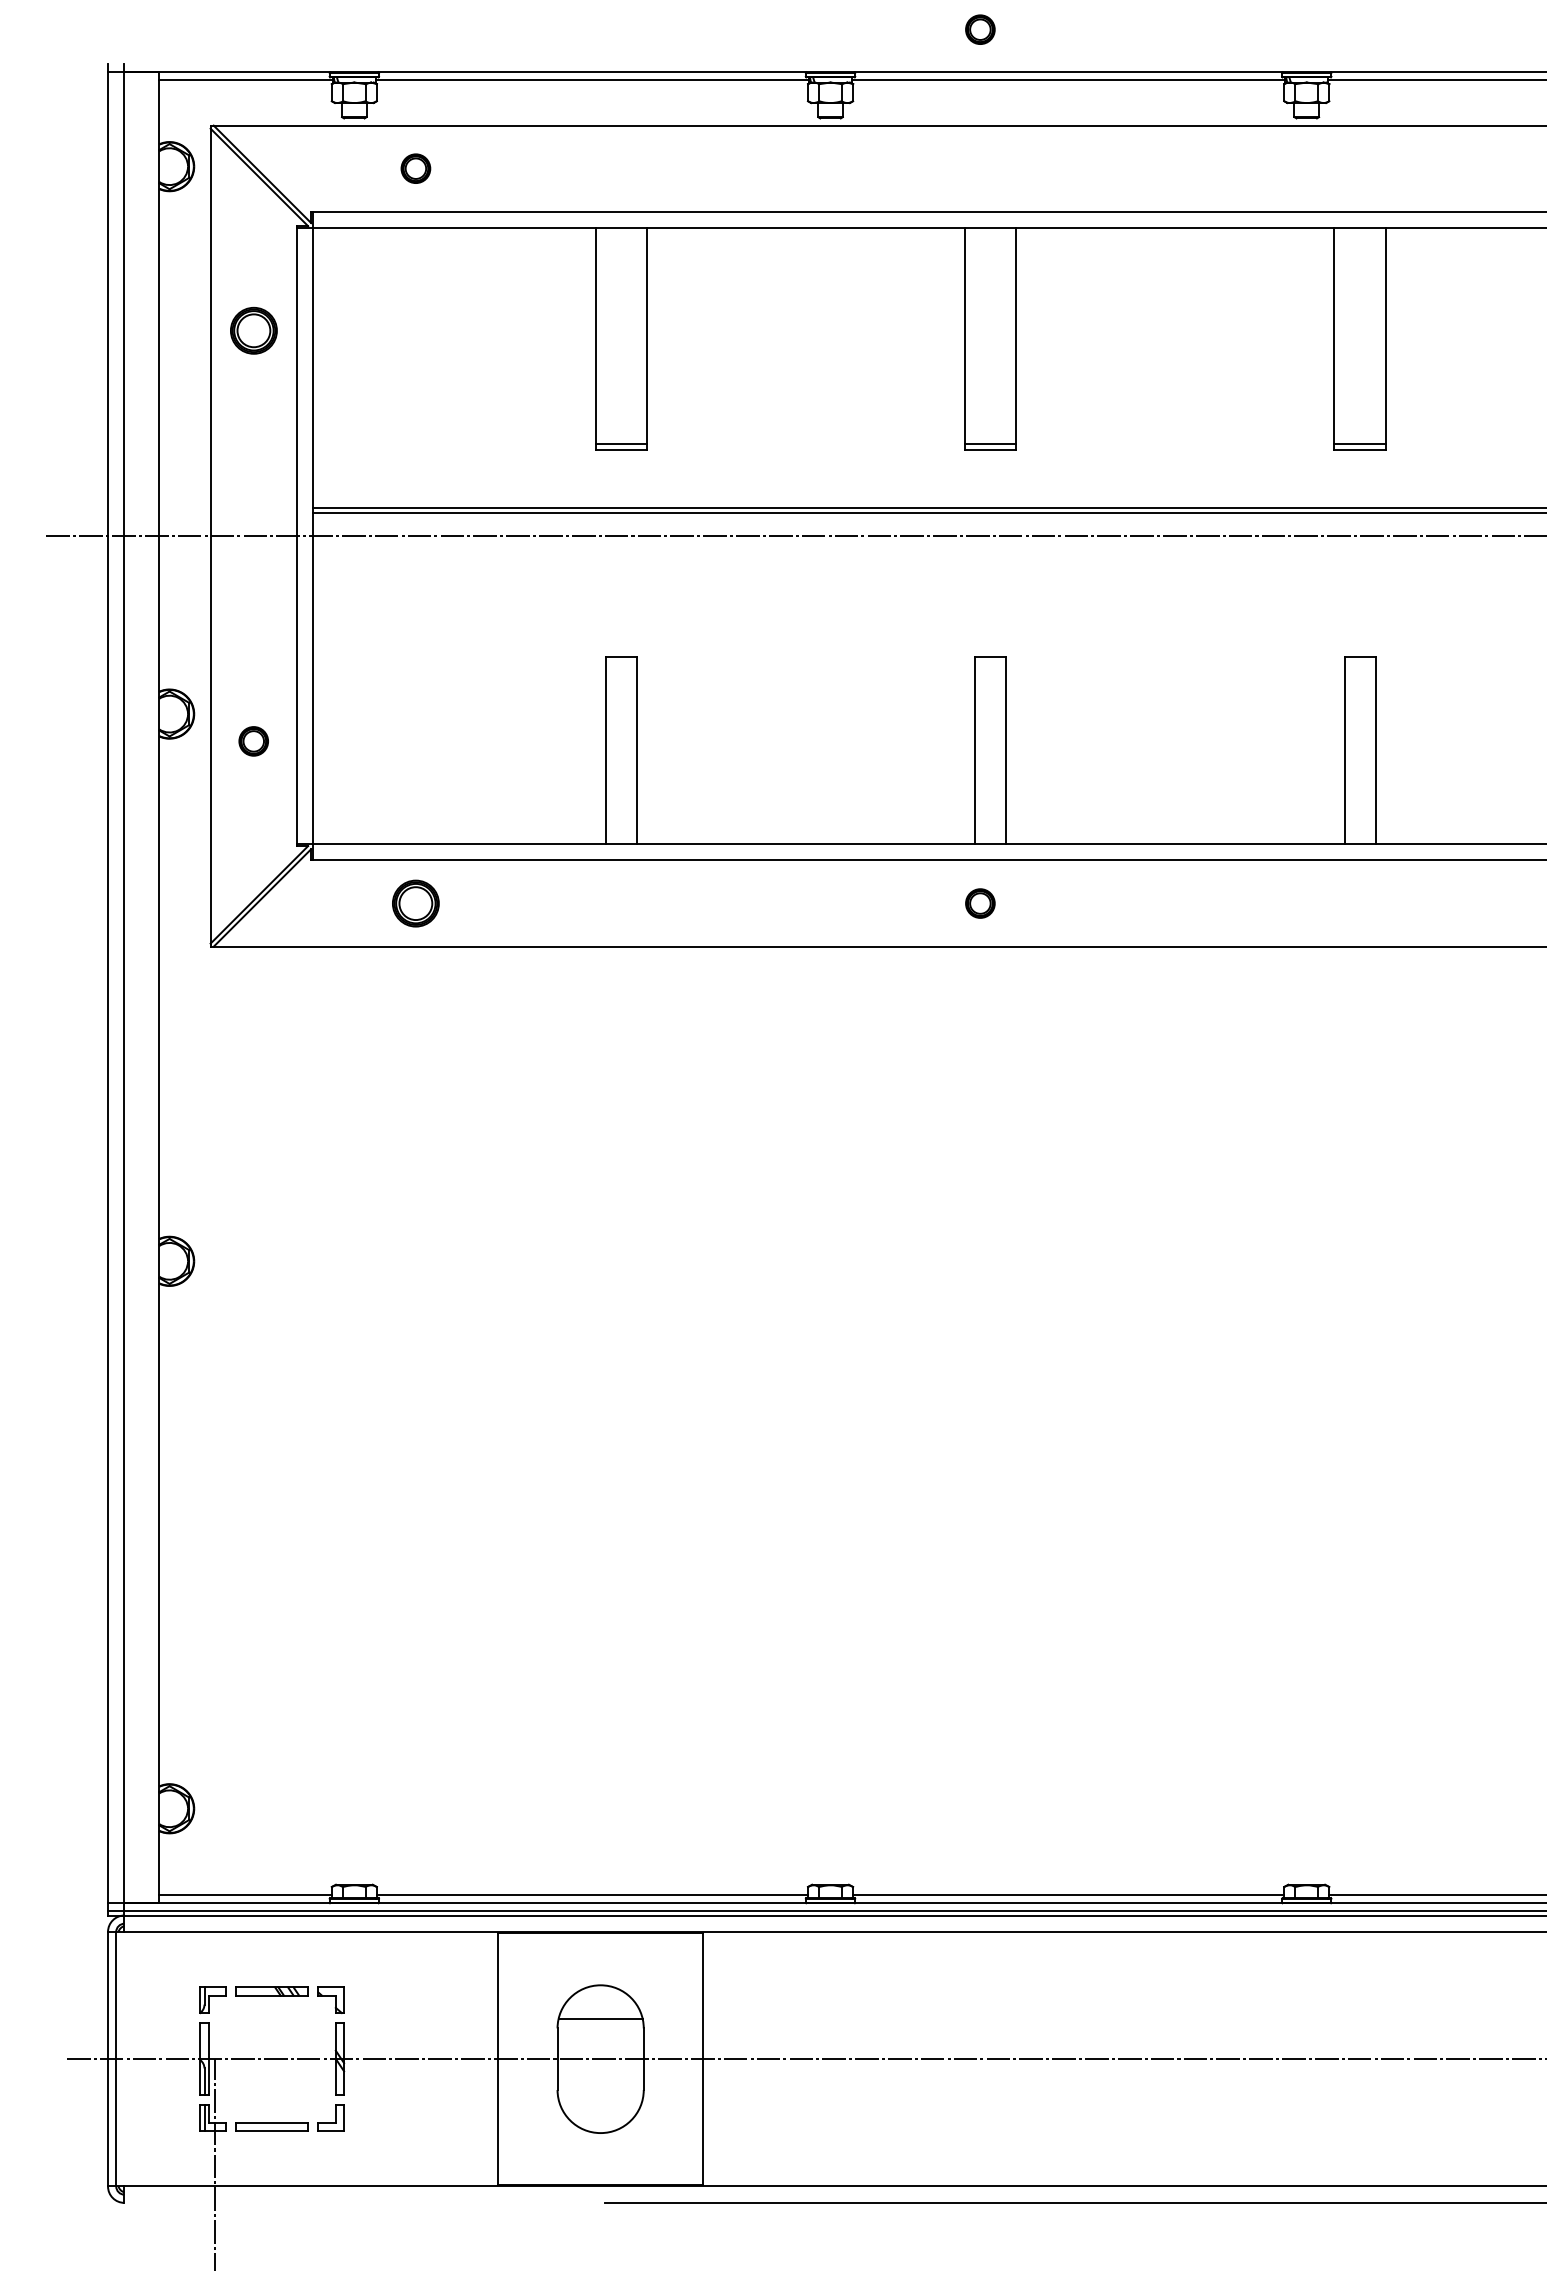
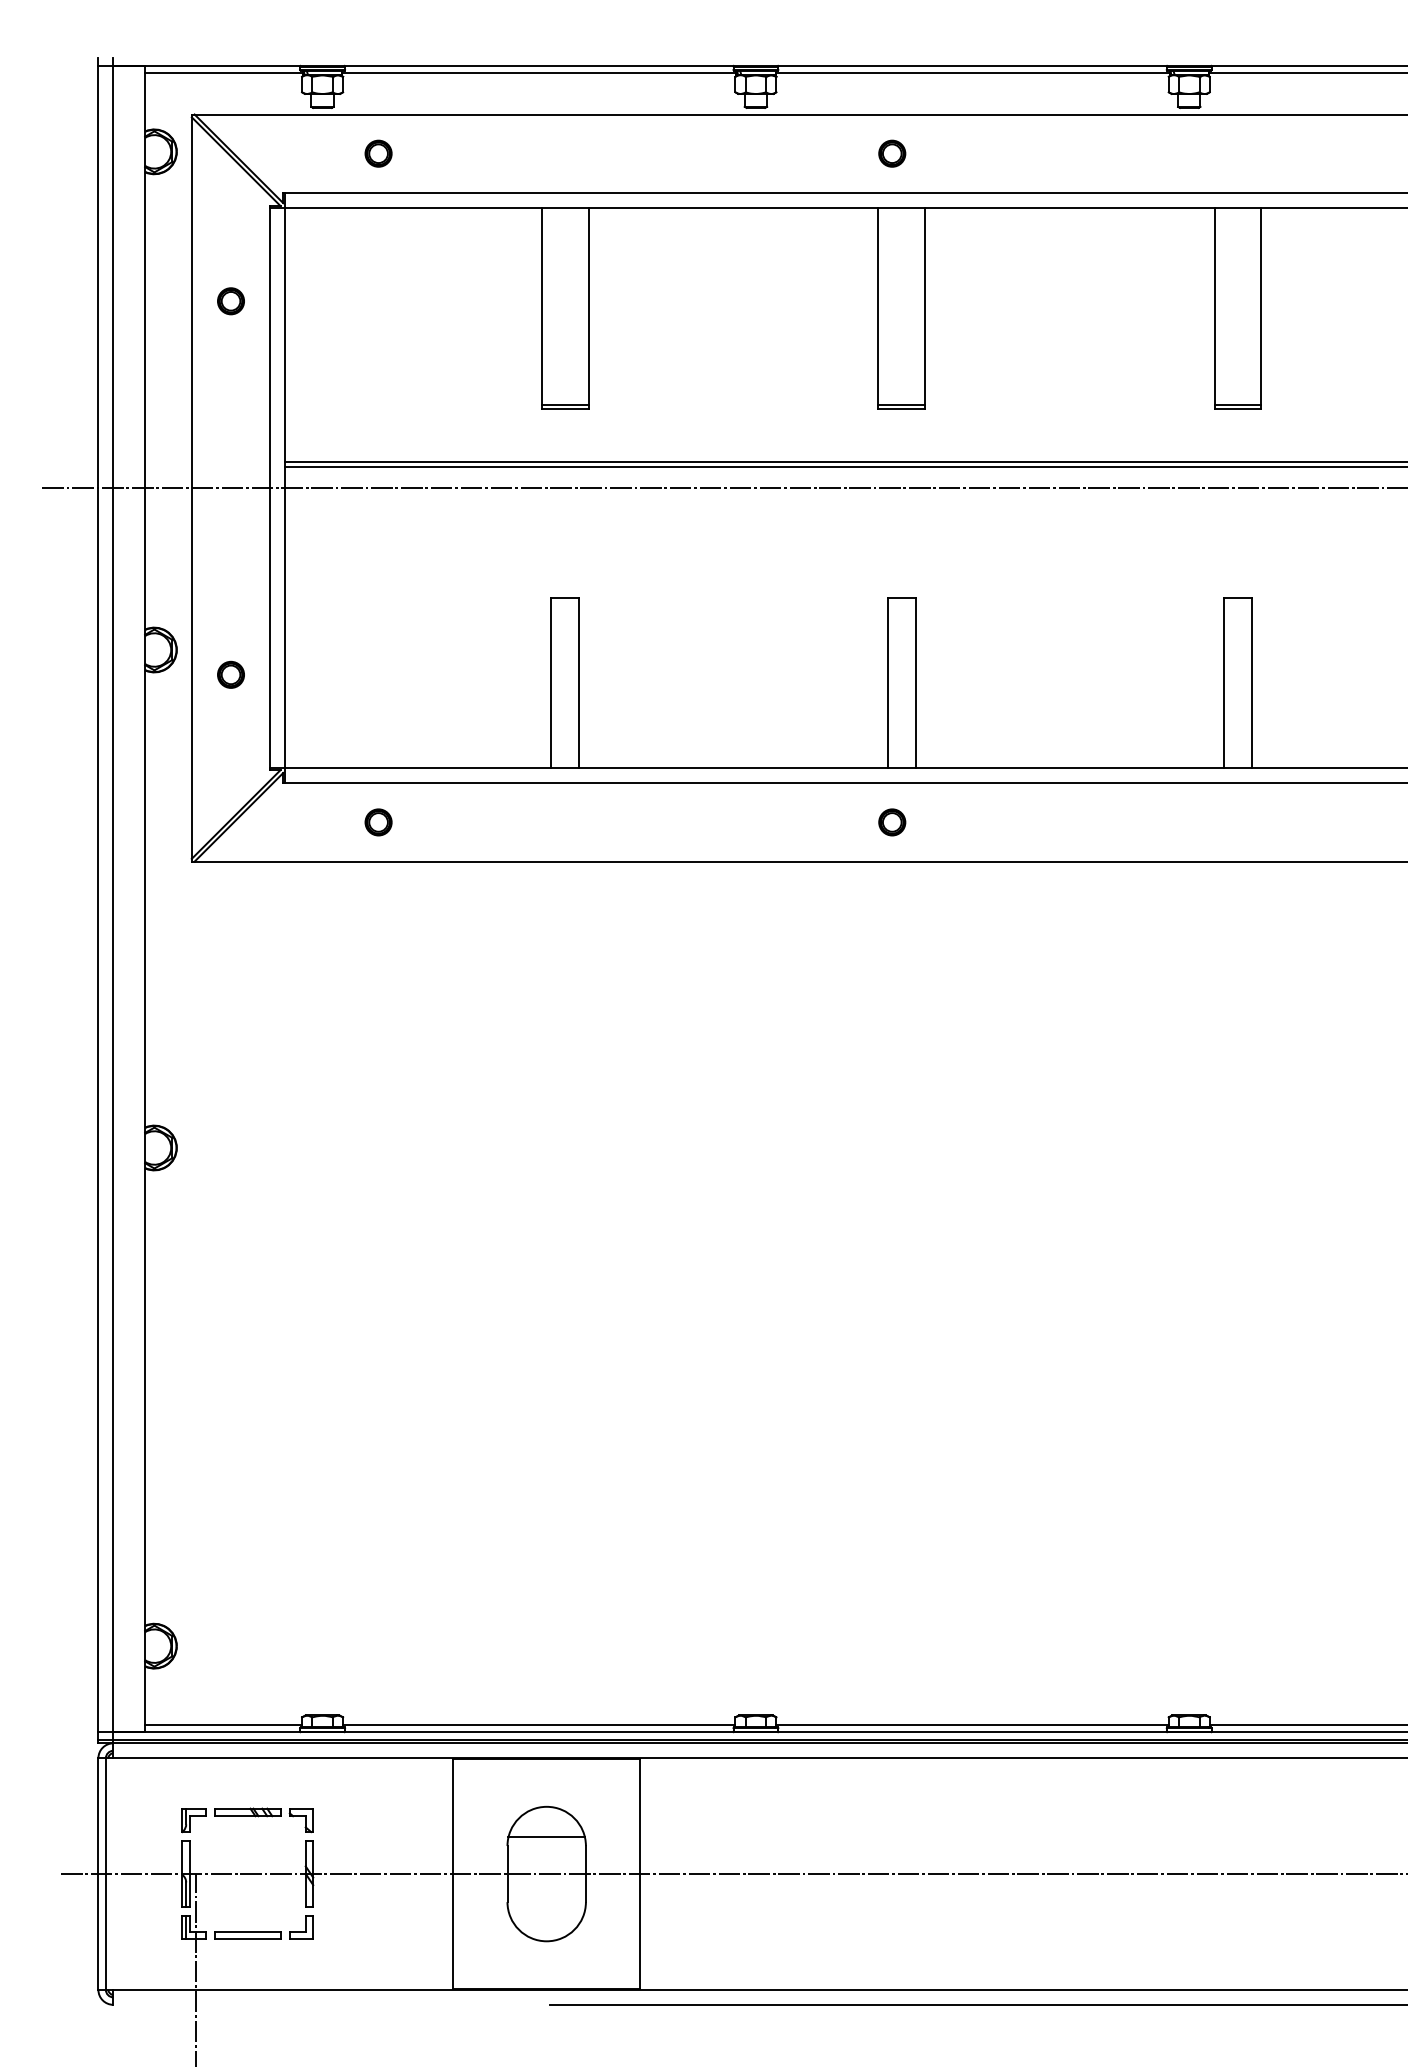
part: (980, 29) -> (892, 153), moved
part: (253, 330) -> (230, 300), size x0.62
part: (415, 903) -> (378, 822), size x0.62

